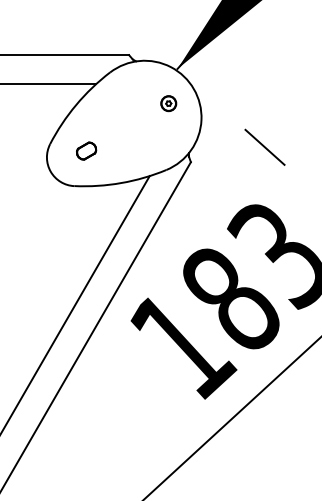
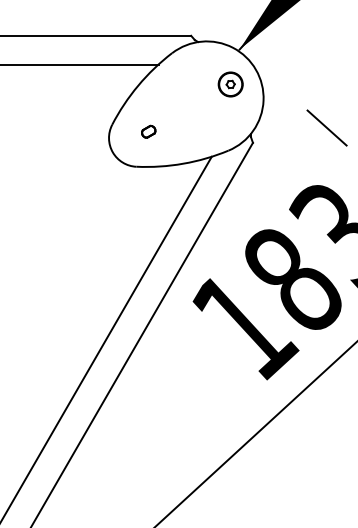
part: (168, 102) -> (230, 83), size x1.6
part: (86, 150) -> (148, 131), size x0.7

